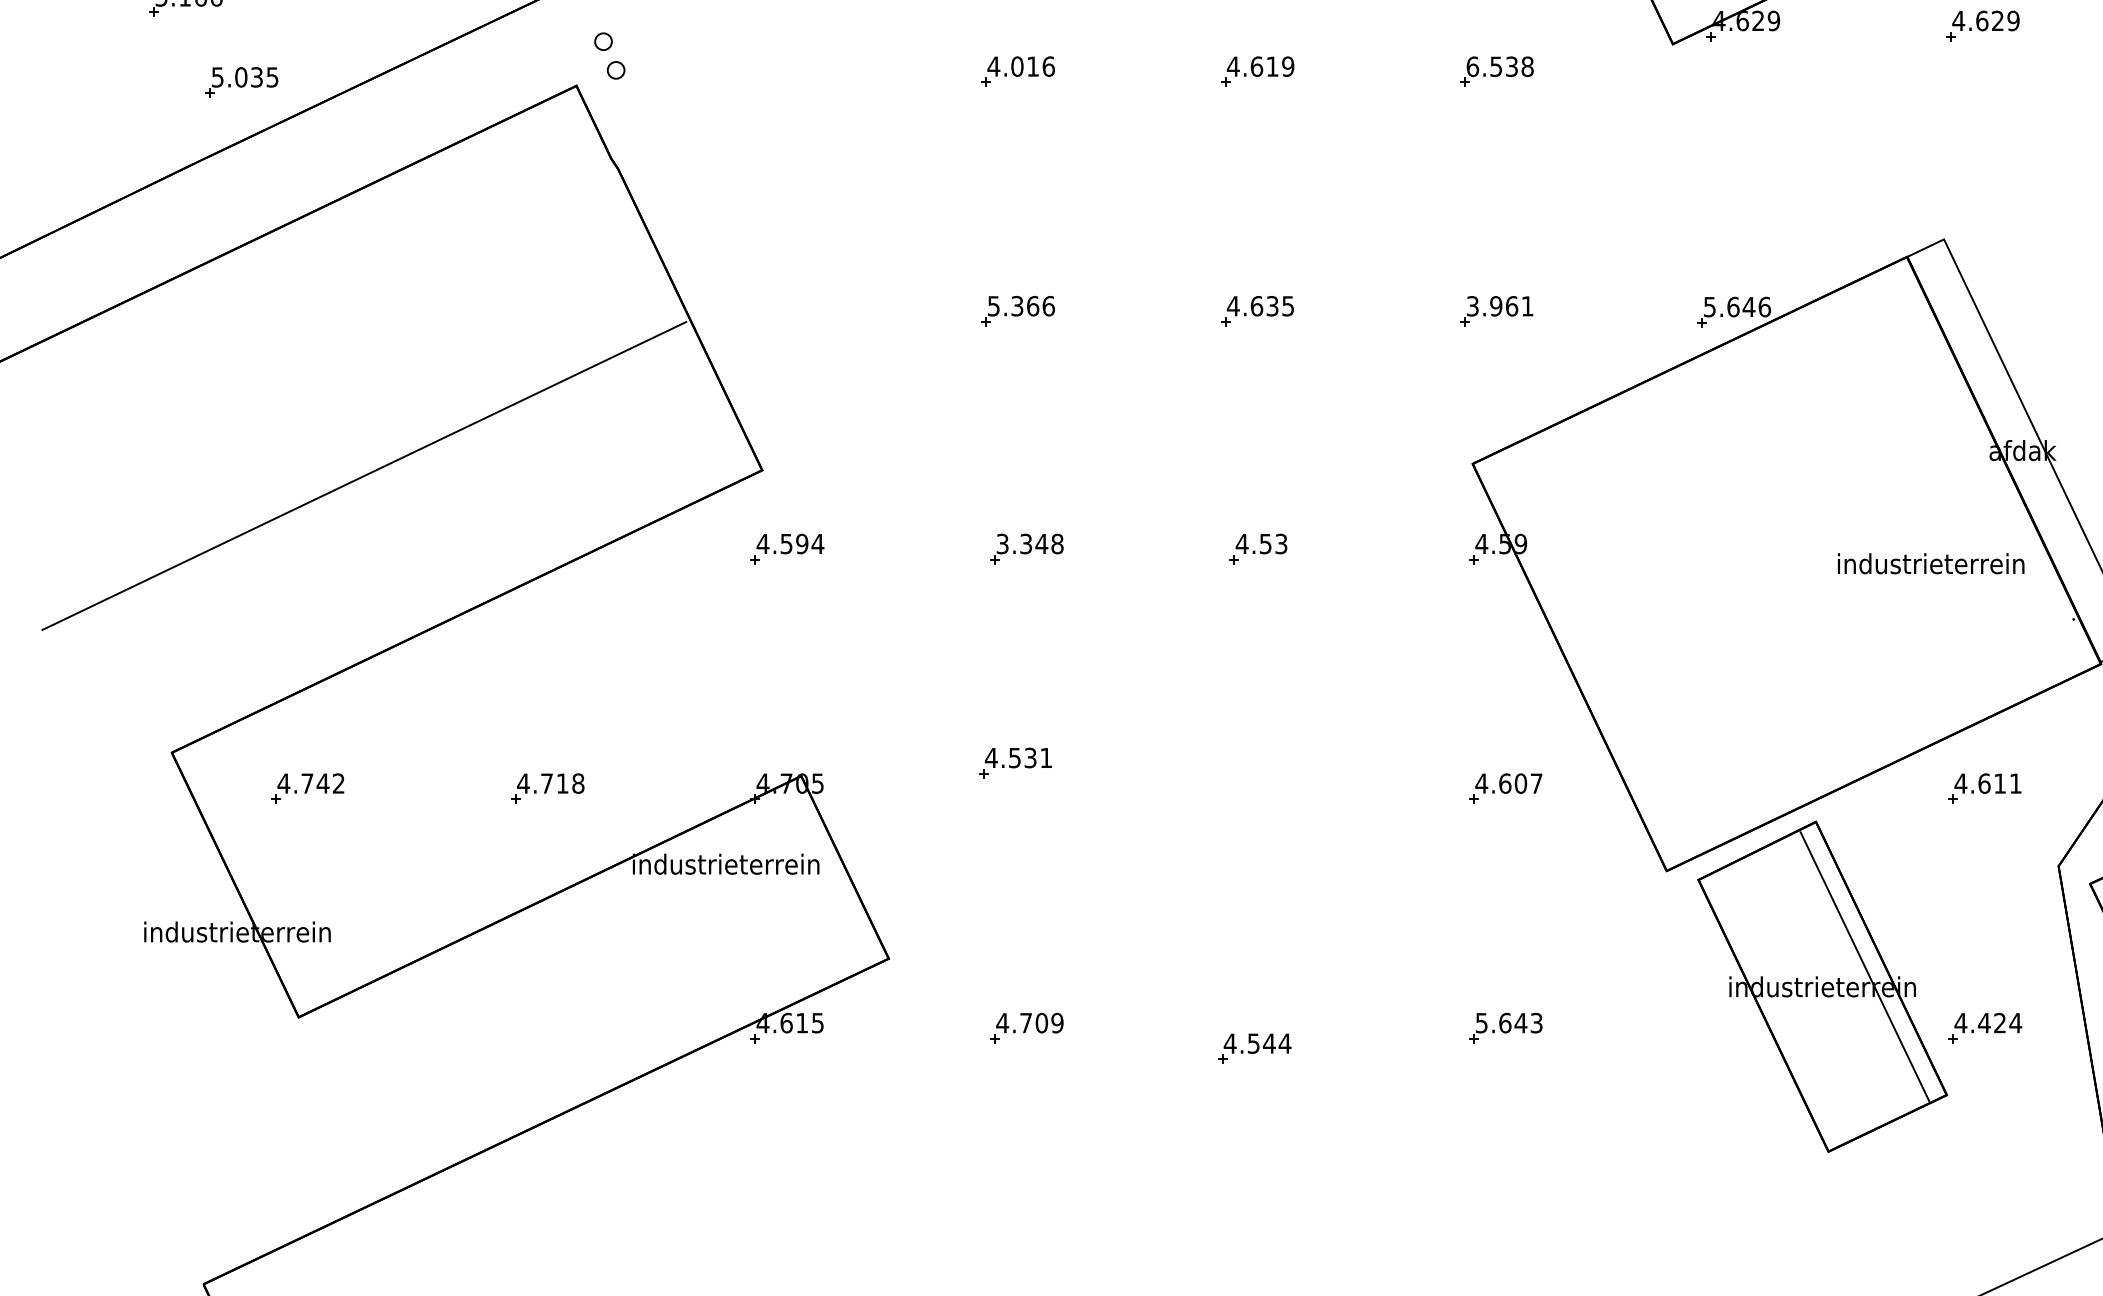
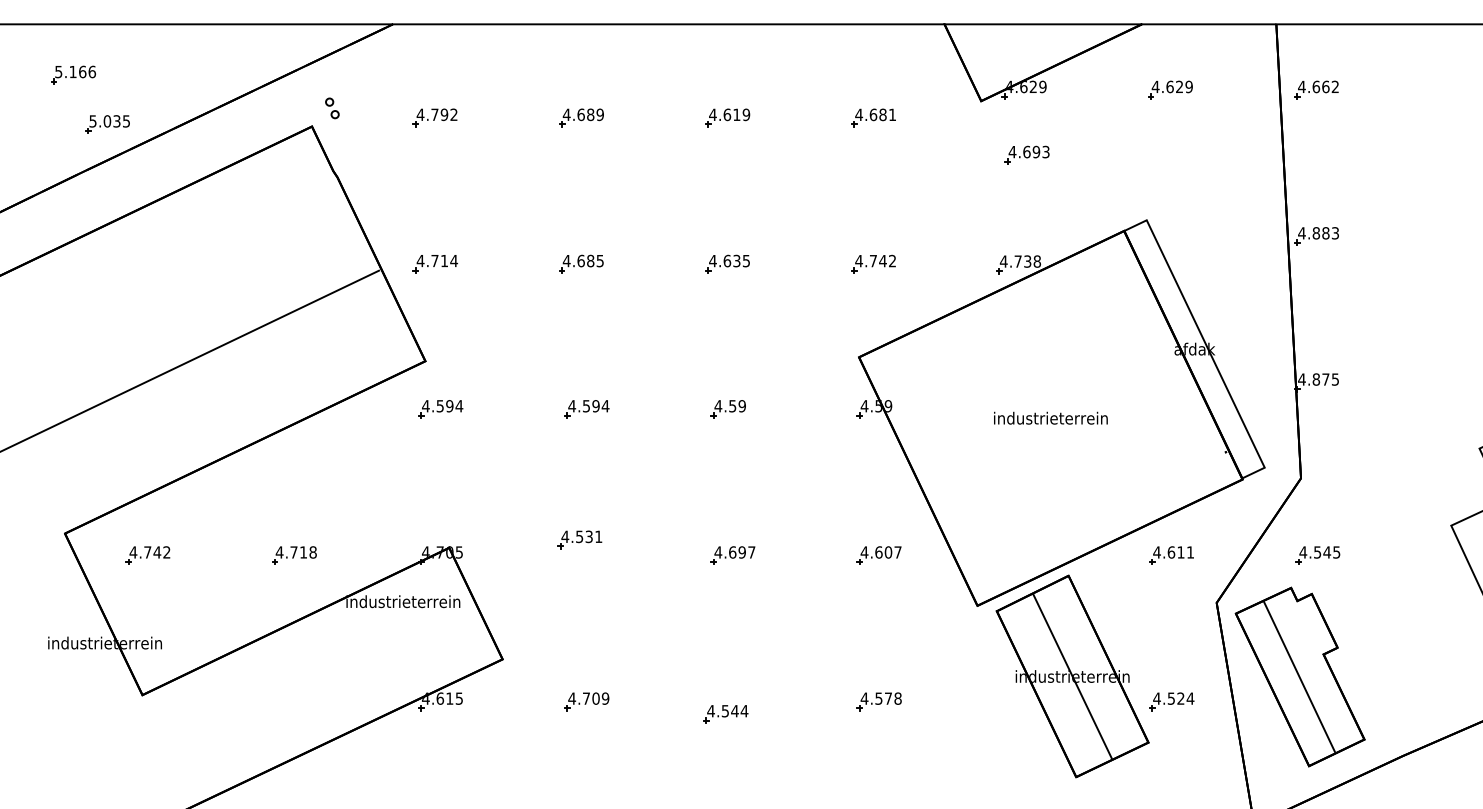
part: (610, 56) -> (332, 108), size x0.71
text: (1032, 66) -> (590, 114), 4.016 -> 4.689
text: (1499, 66) -> (875, 114), 6.538 -> 4.681
part: (777, 71) -> (434, 117), added
part: (1747, 131) -> (1026, 154), added
text: (1021, 305) -> (583, 260), 5.366 -> 4.685
text: (1499, 305) -> (875, 260), 3.961 -> 4.742
text: (1737, 306) -> (1020, 261), 5.646 -> 4.738
part: (777, 311) -> (434, 264), added
text: (1029, 544) -> (588, 406), 3.348 -> 4.594
text: (1280, 544) -> (741, 406), 4.53 -> 4.59
text: (1930, 562) -> (1050, 417), moved
part: (1265, 788) -> (732, 555), added
line: (1864, 967) -> (1072, 676), moved
text: (1507, 1022) -> (880, 698), 5.643 -> 4.578
text: (1984, 1022) -> (1171, 698), 4.424 -> 4.524

